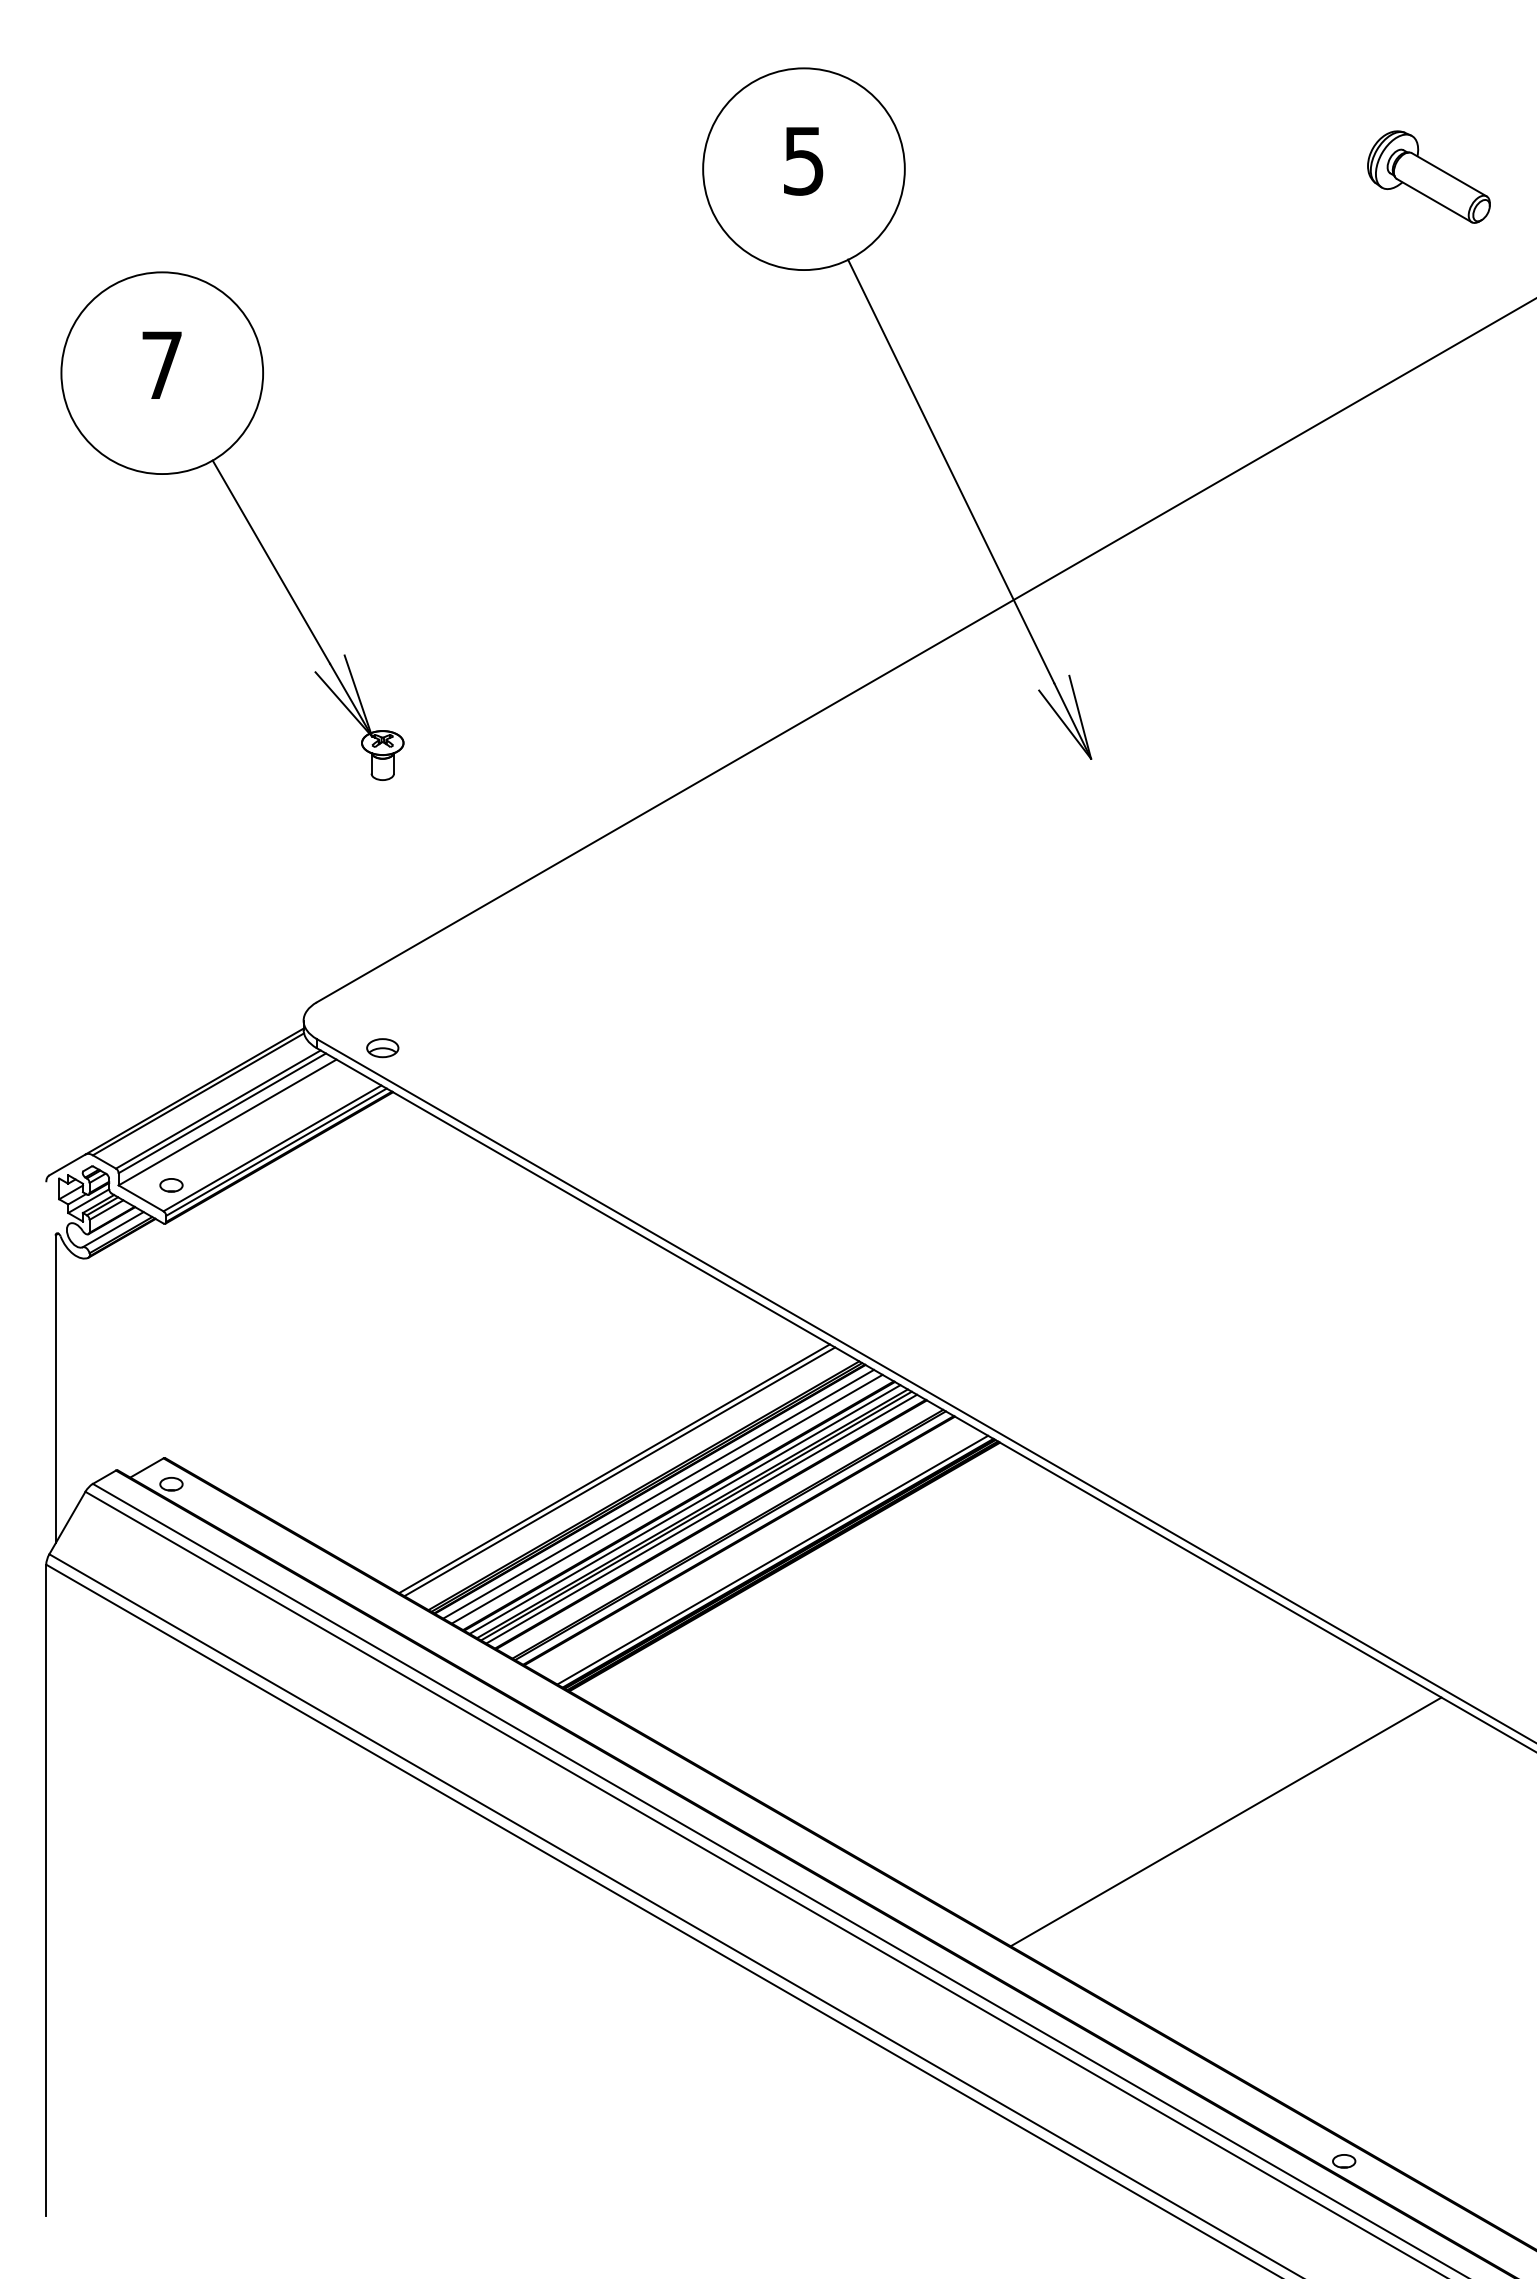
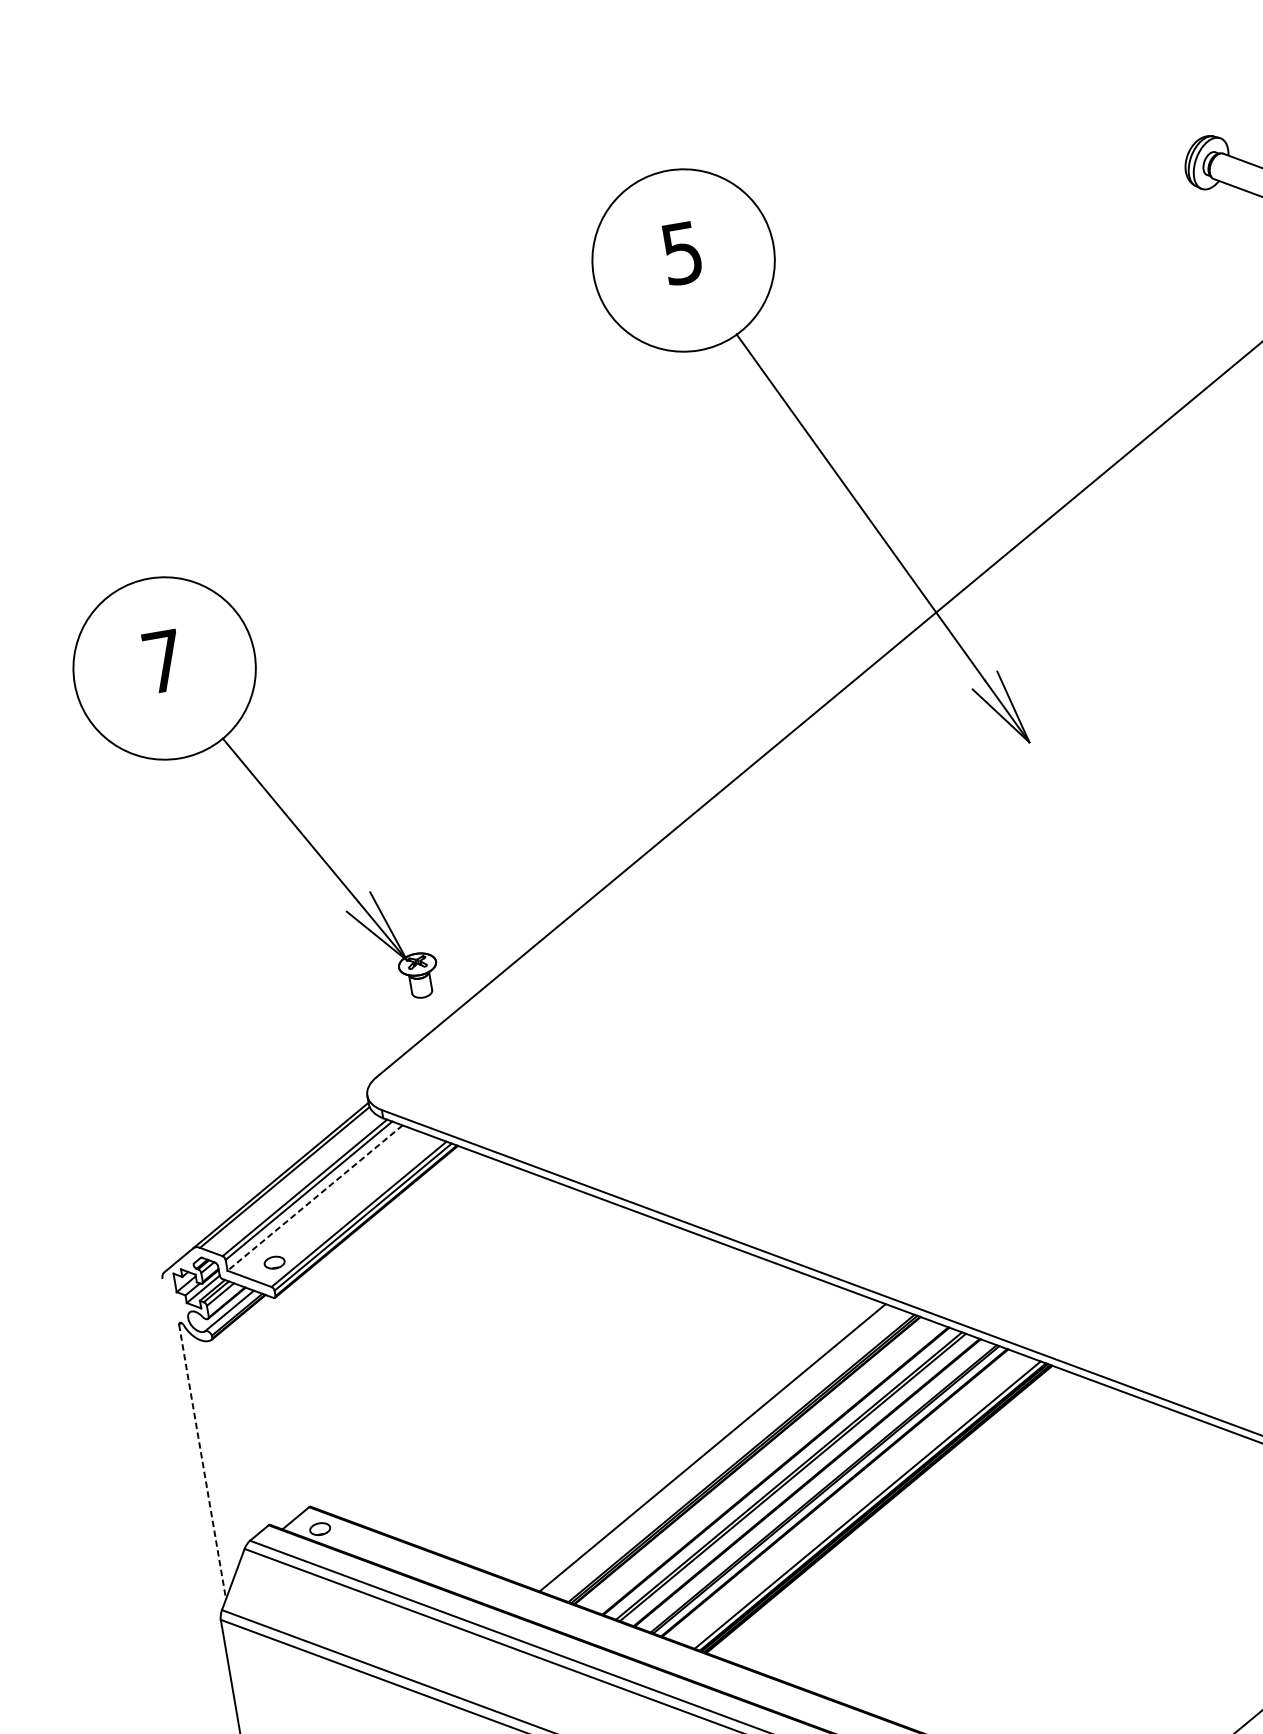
part: (245, 519) -> (261, 786), moved
part: (382, 1048) -> (441, 1108), removed
line: (227, 1122) -> (315, 1198), solid -> dashed
line: (55, 1389) -> (202, 1462), solid -> dashed
line: (619, 1471) -> (717, 1449), removed
line: (658, 1493) -> (755, 1463), removed
line: (666, 1498) -> (763, 1466), removed
line: (684, 1509) -> (781, 1473), removed
line: (701, 1518) -> (797, 1478), removed

